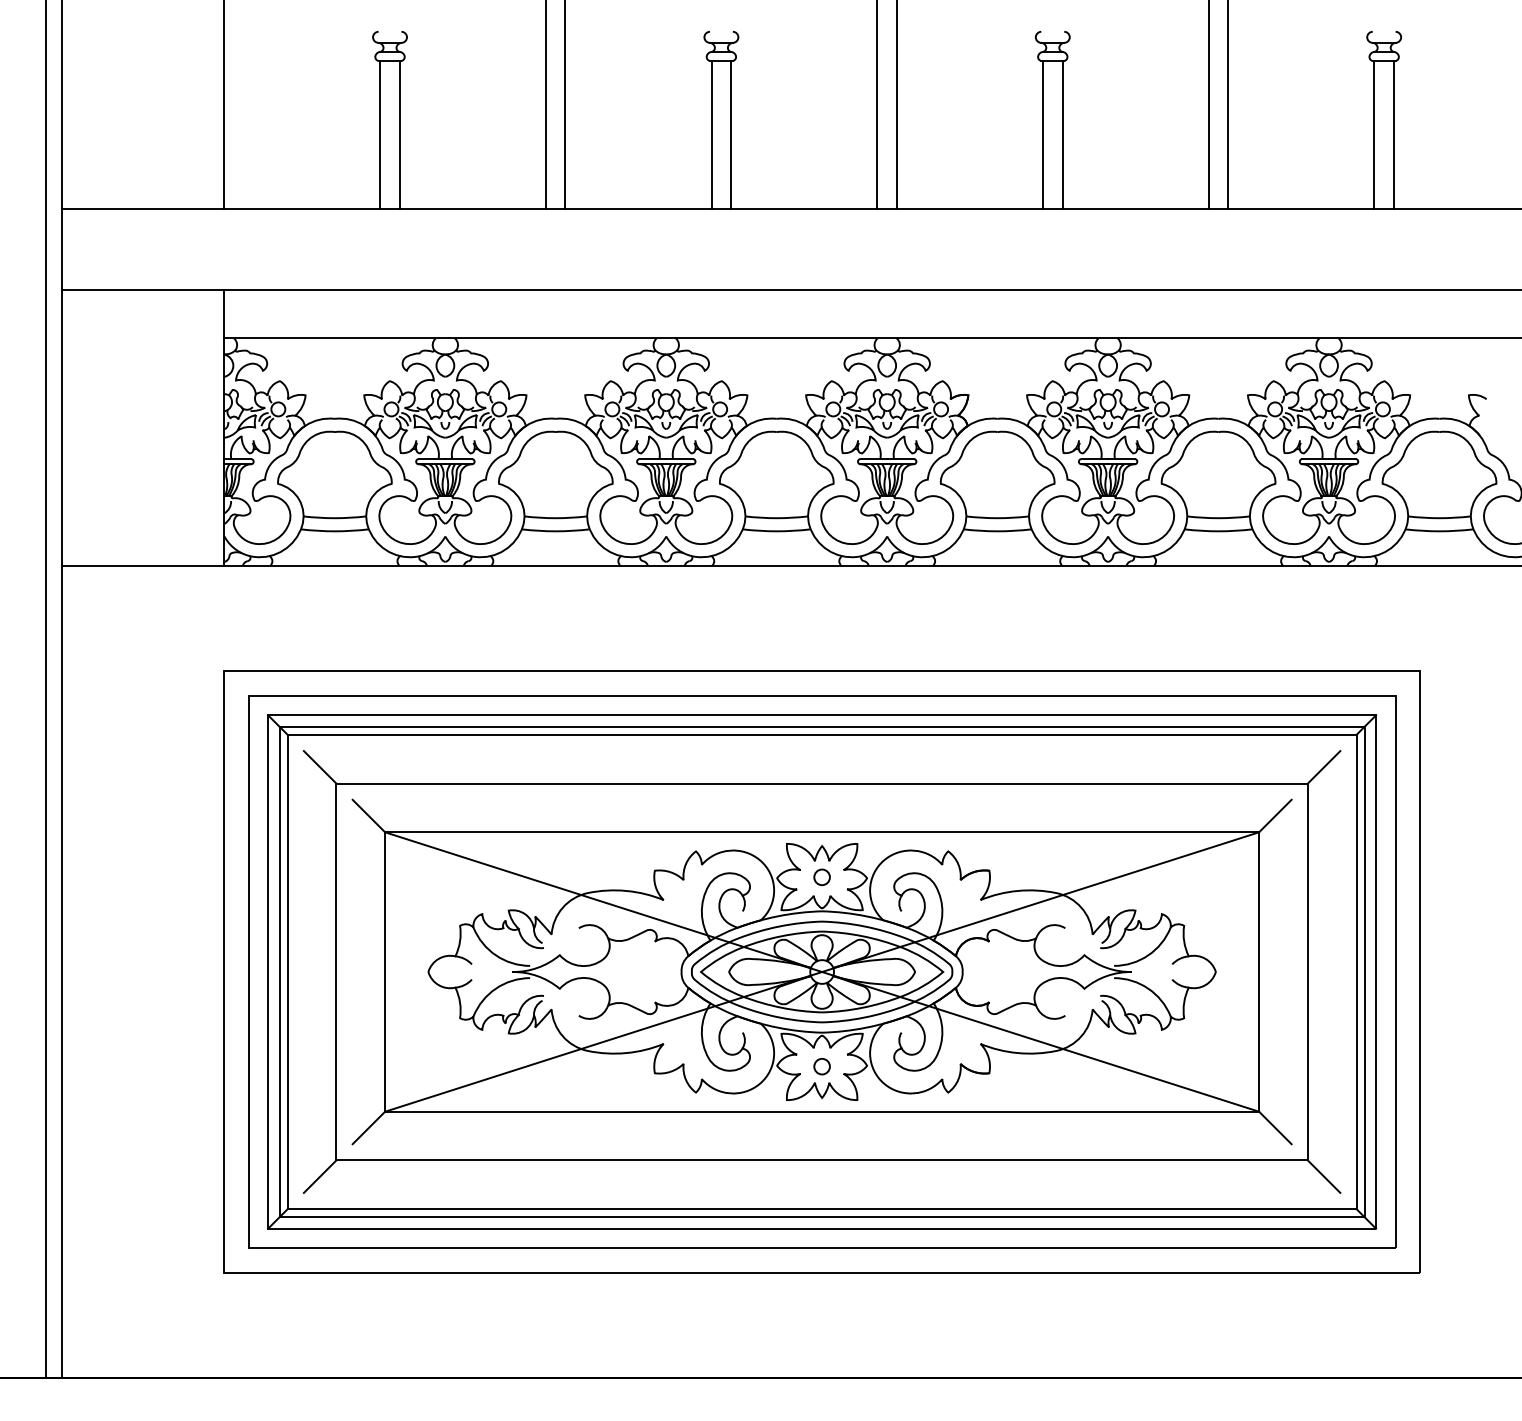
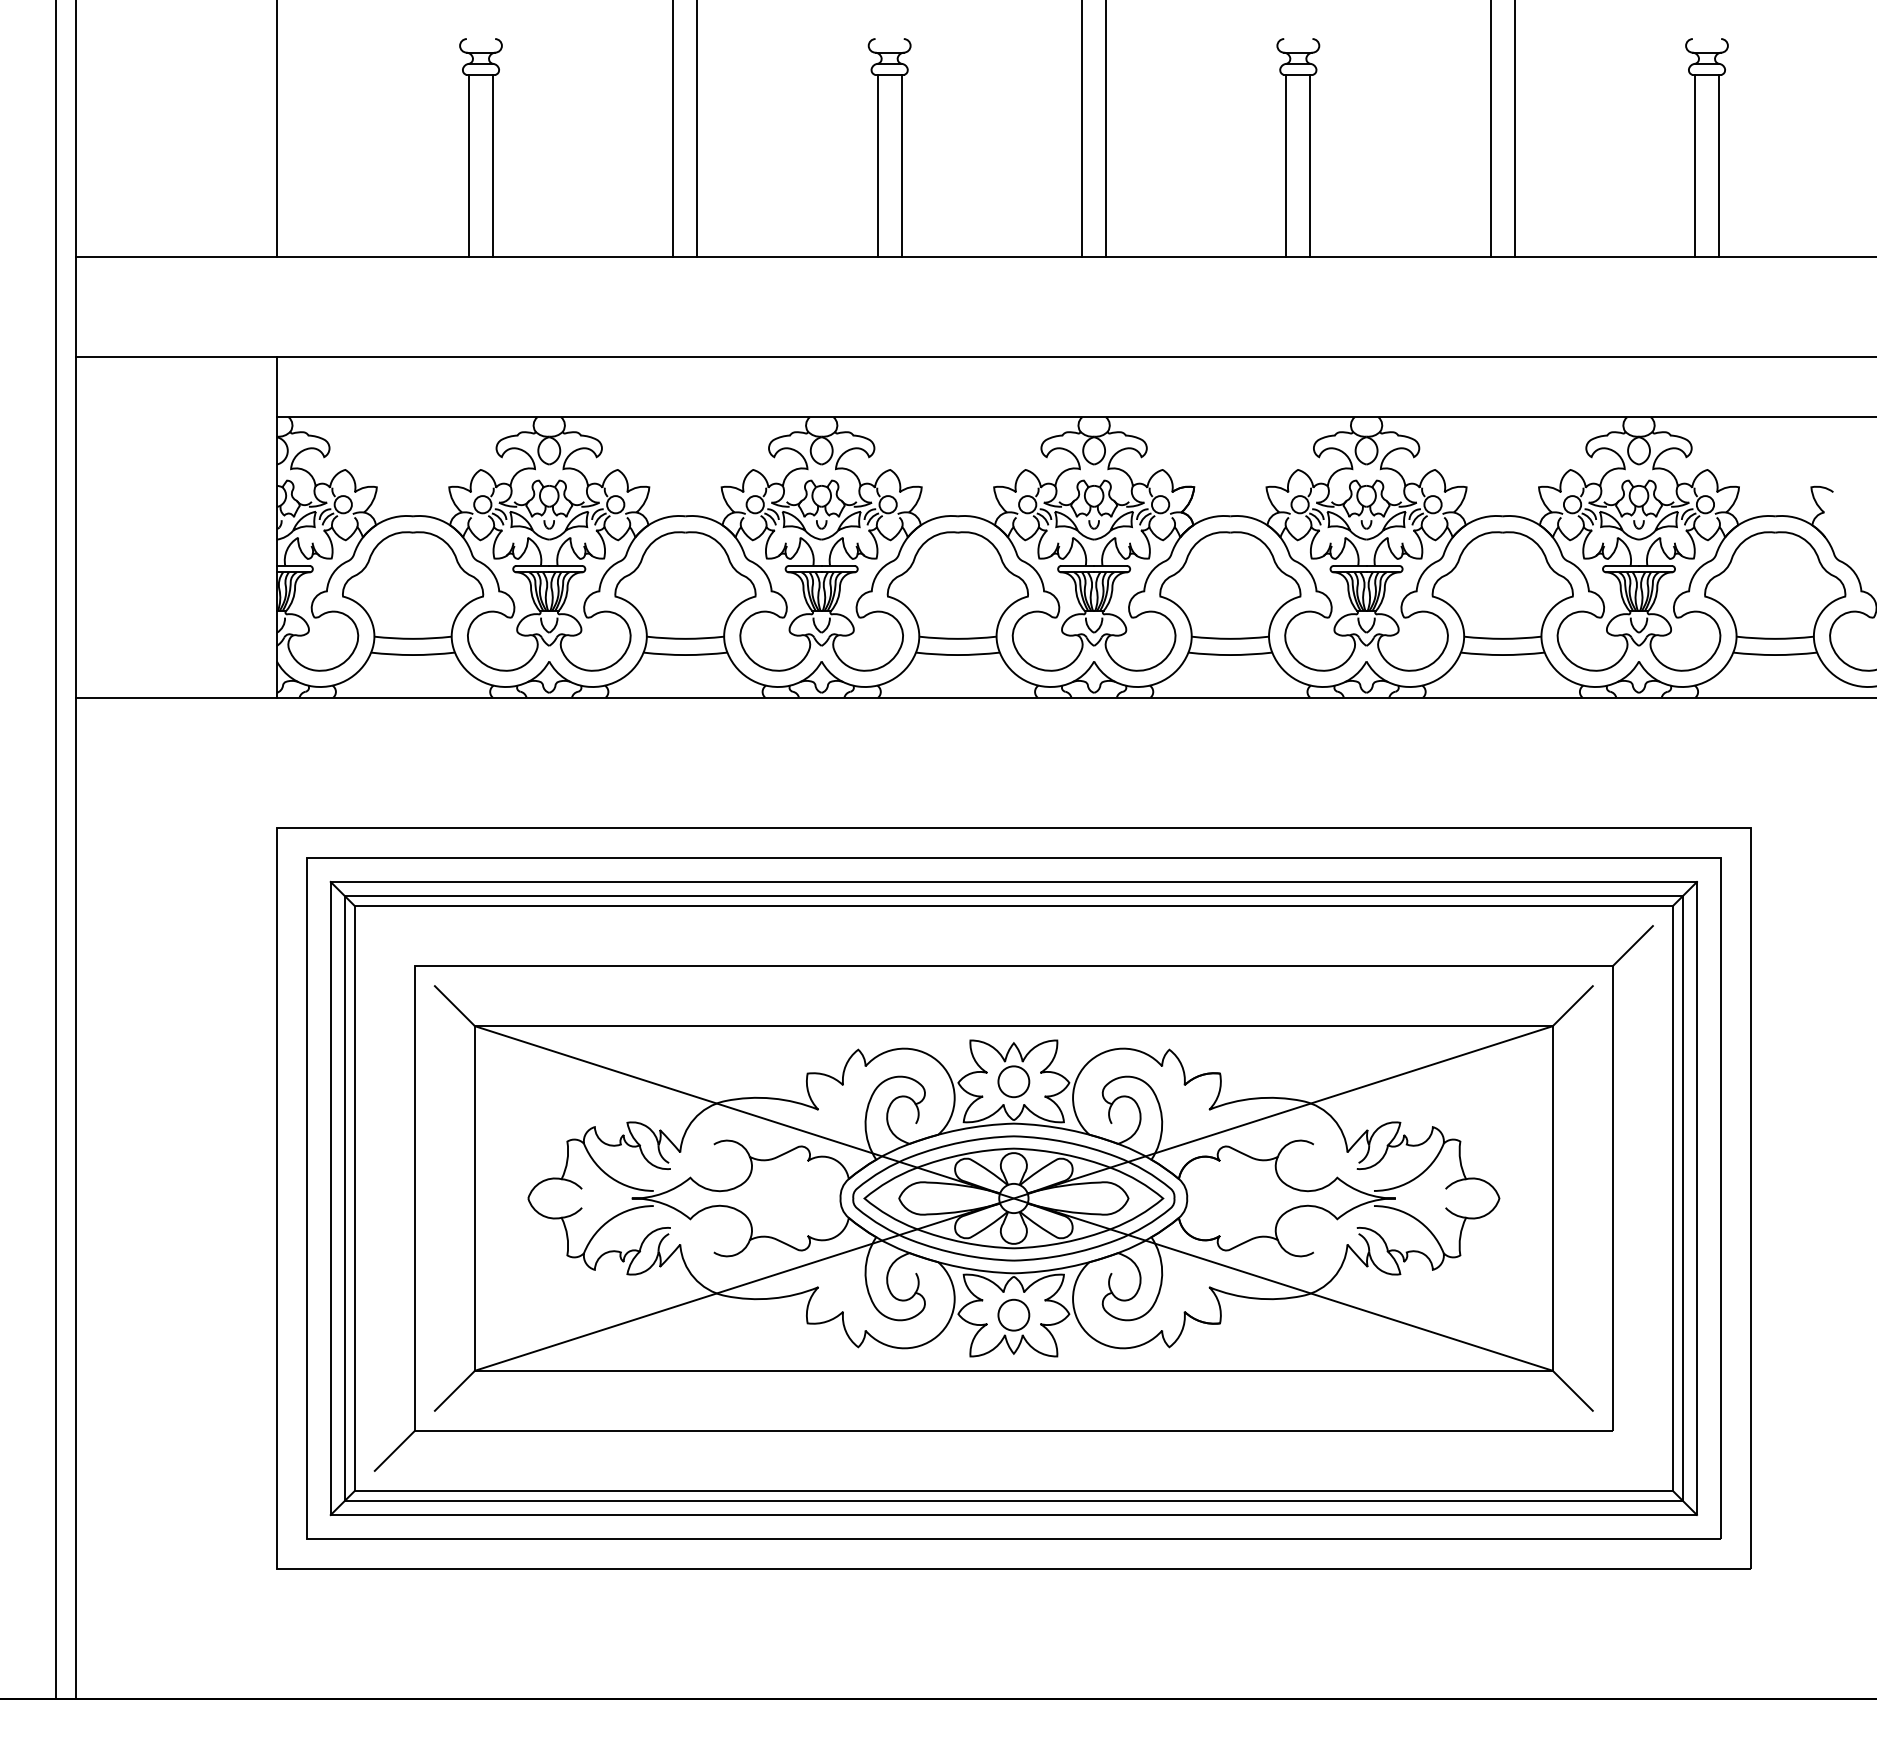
line: (319, 767) -> (394, 946), removed
circle: (821, 877) -> (1013, 1081), size x1.6
circle: (821, 1066) -> (1013, 1314), size x1.6
line: (1323, 1176) -> (1632, 1450), removed

